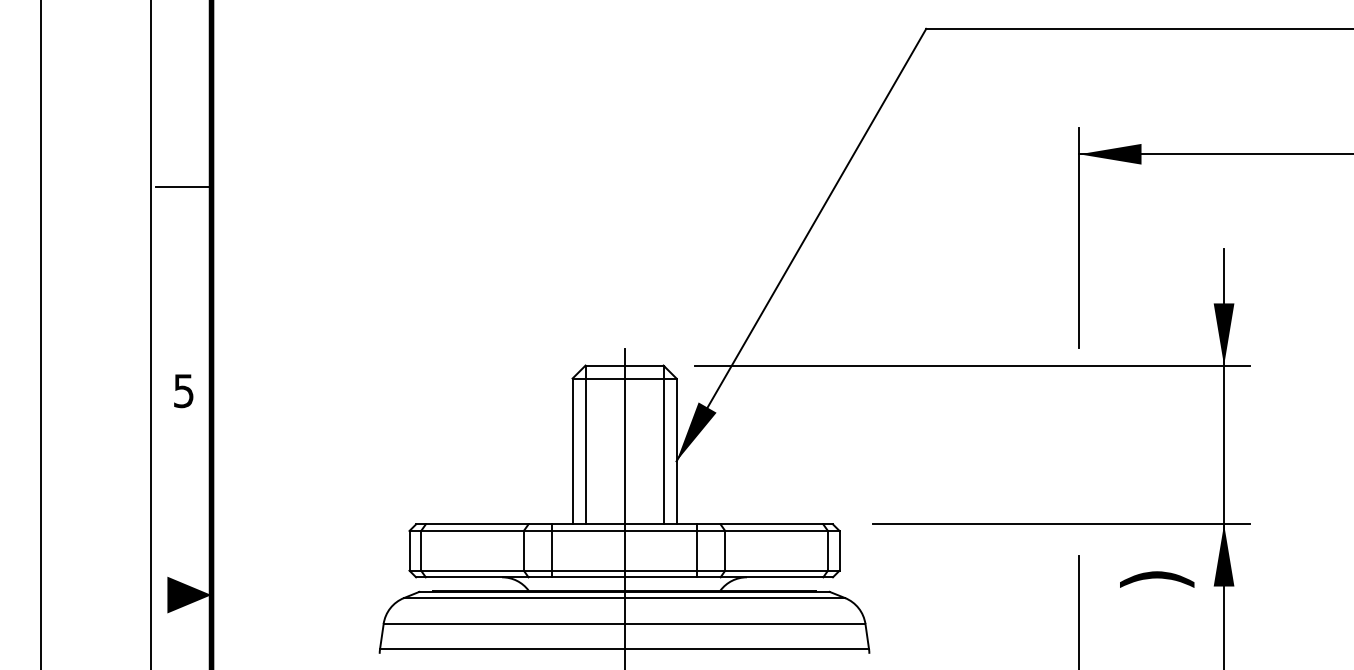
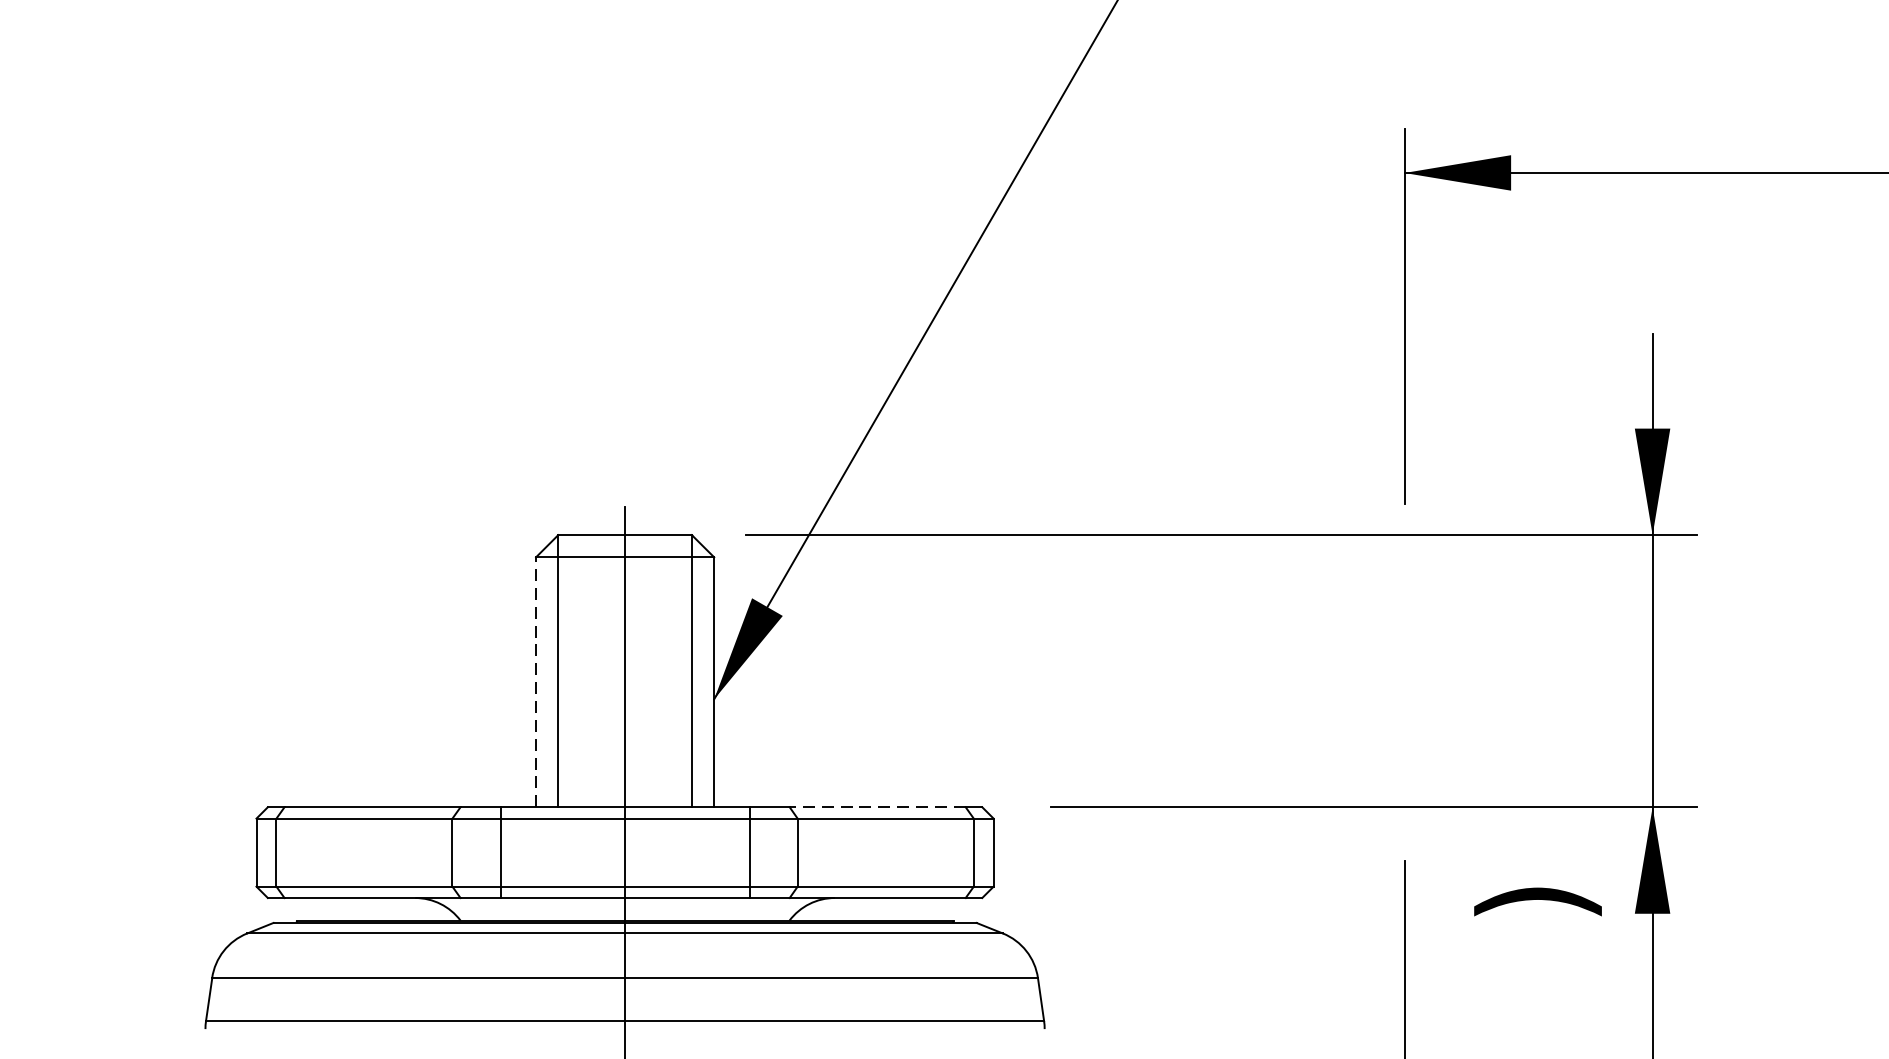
line: (572, 451) -> (535, 682), solid -> dashed
line: (771, 524) -> (876, 807), solid -> dashed

